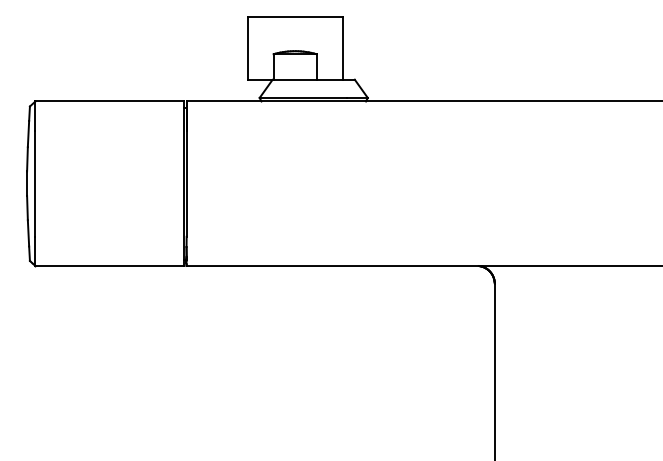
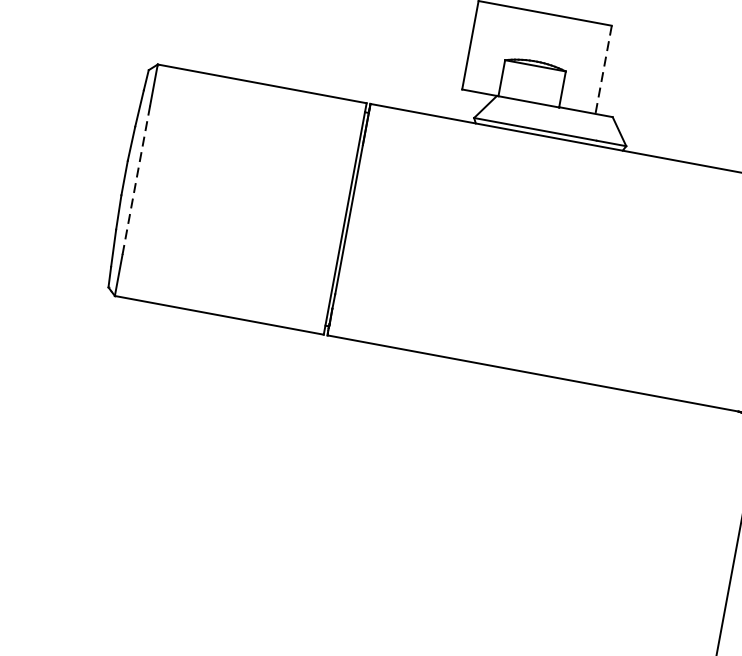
line: (342, 48) -> (603, 70), solid -> dashed
line: (35, 183) -> (136, 179), solid -> dashed

